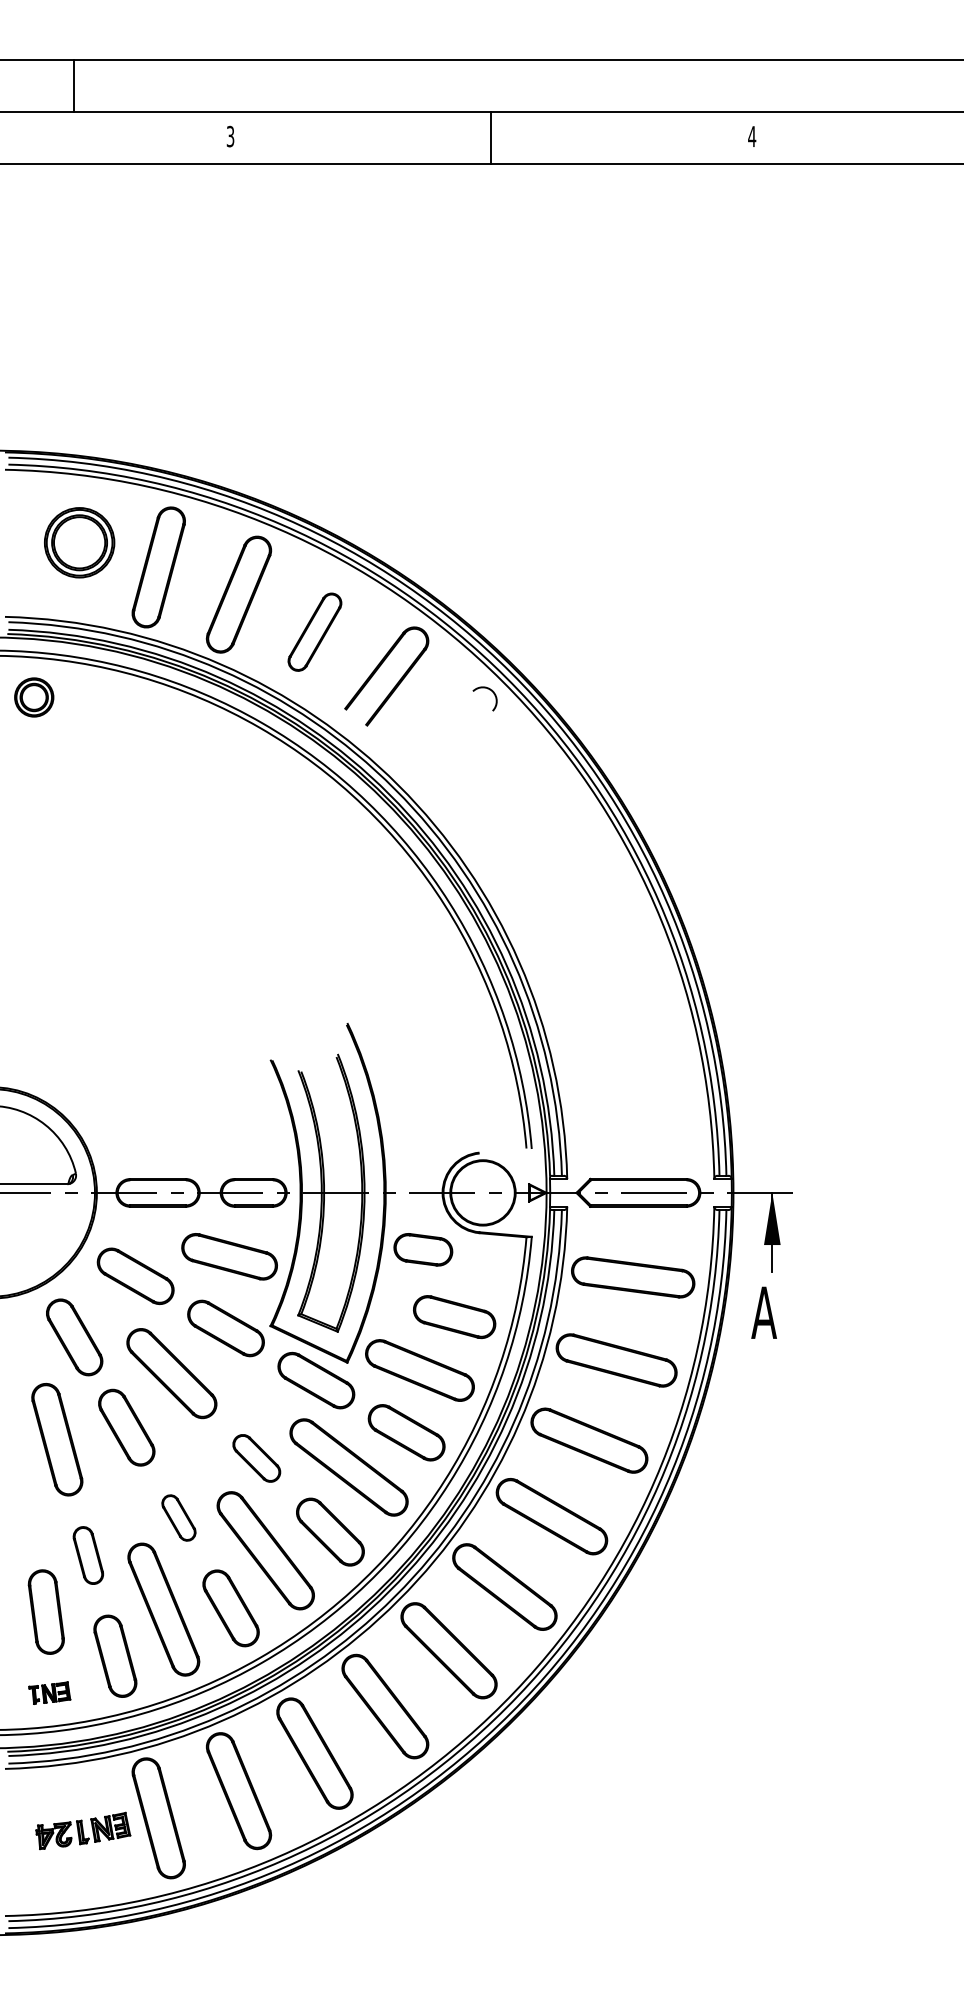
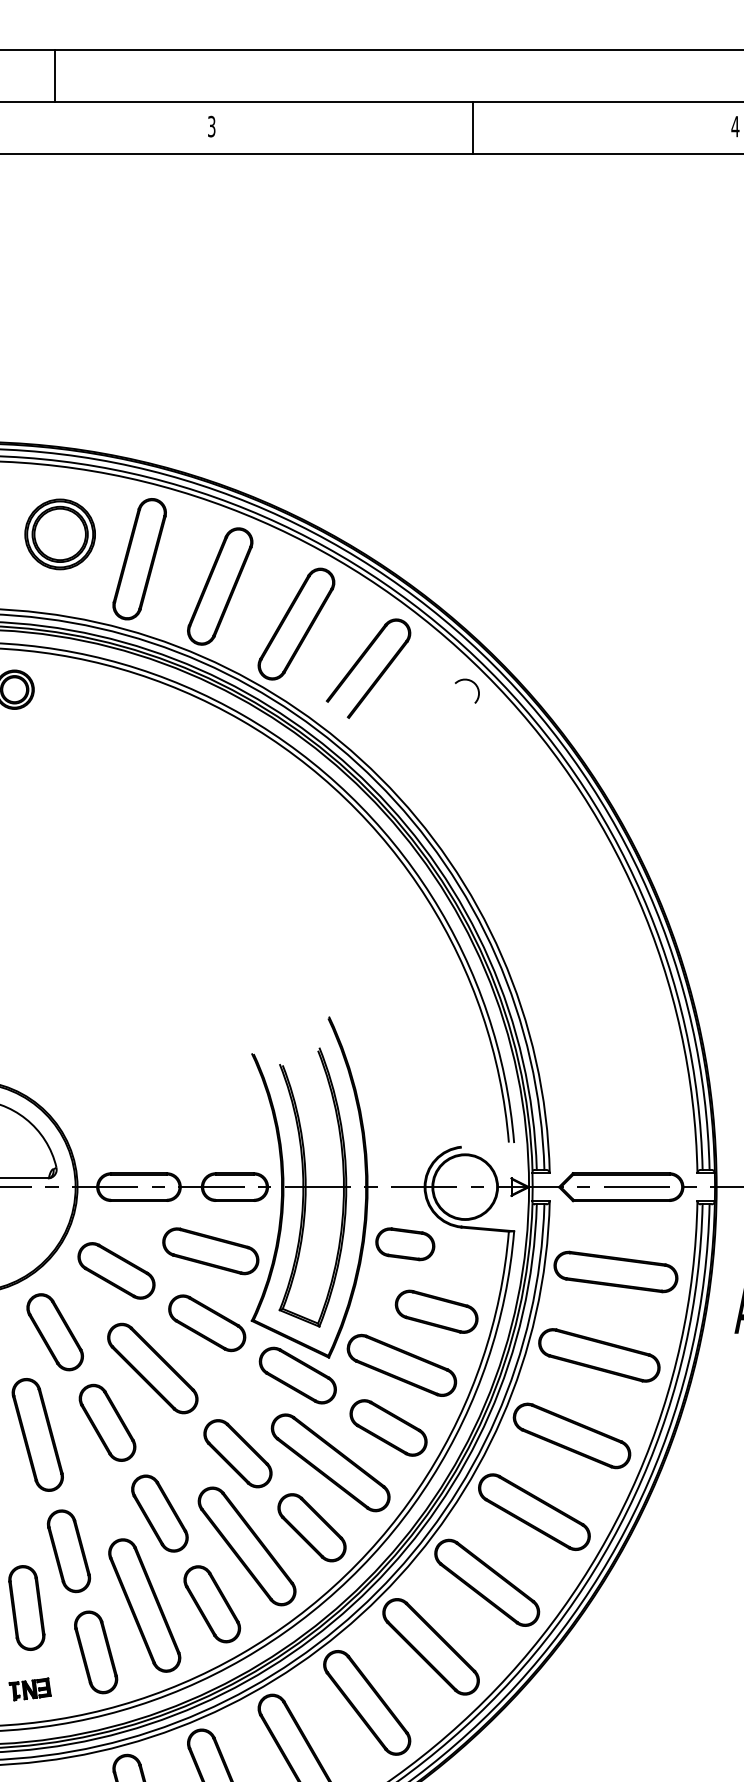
part: (314, 632) -> (296, 624), size x1.43
part: (256, 1458) -> (237, 1453), size x1.43
part: (178, 1517) -> (159, 1513), size x1.67
part: (88, 1555) -> (69, 1551), size x1.43

